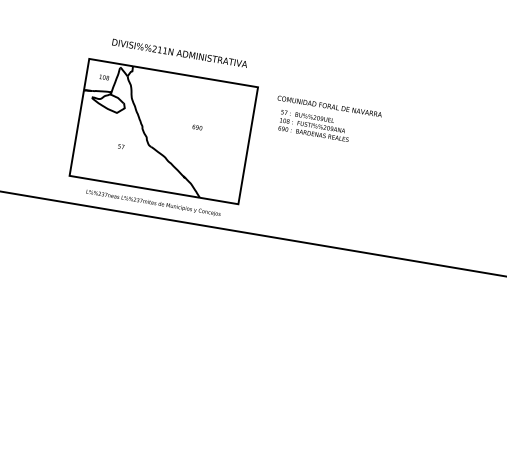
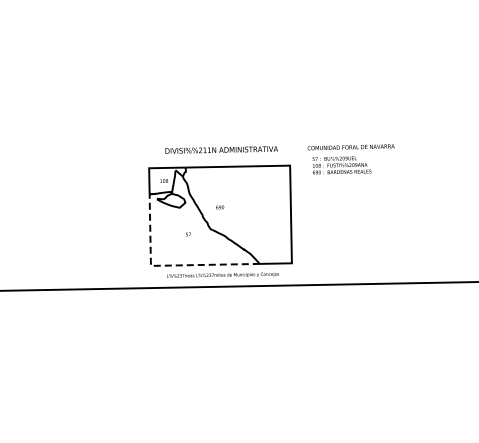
text: (326, 120) -> (350, 159), moved
text: (197, 127) -> (220, 207), moved
line: (90, 179) -> (168, 265), solid -> dashed

